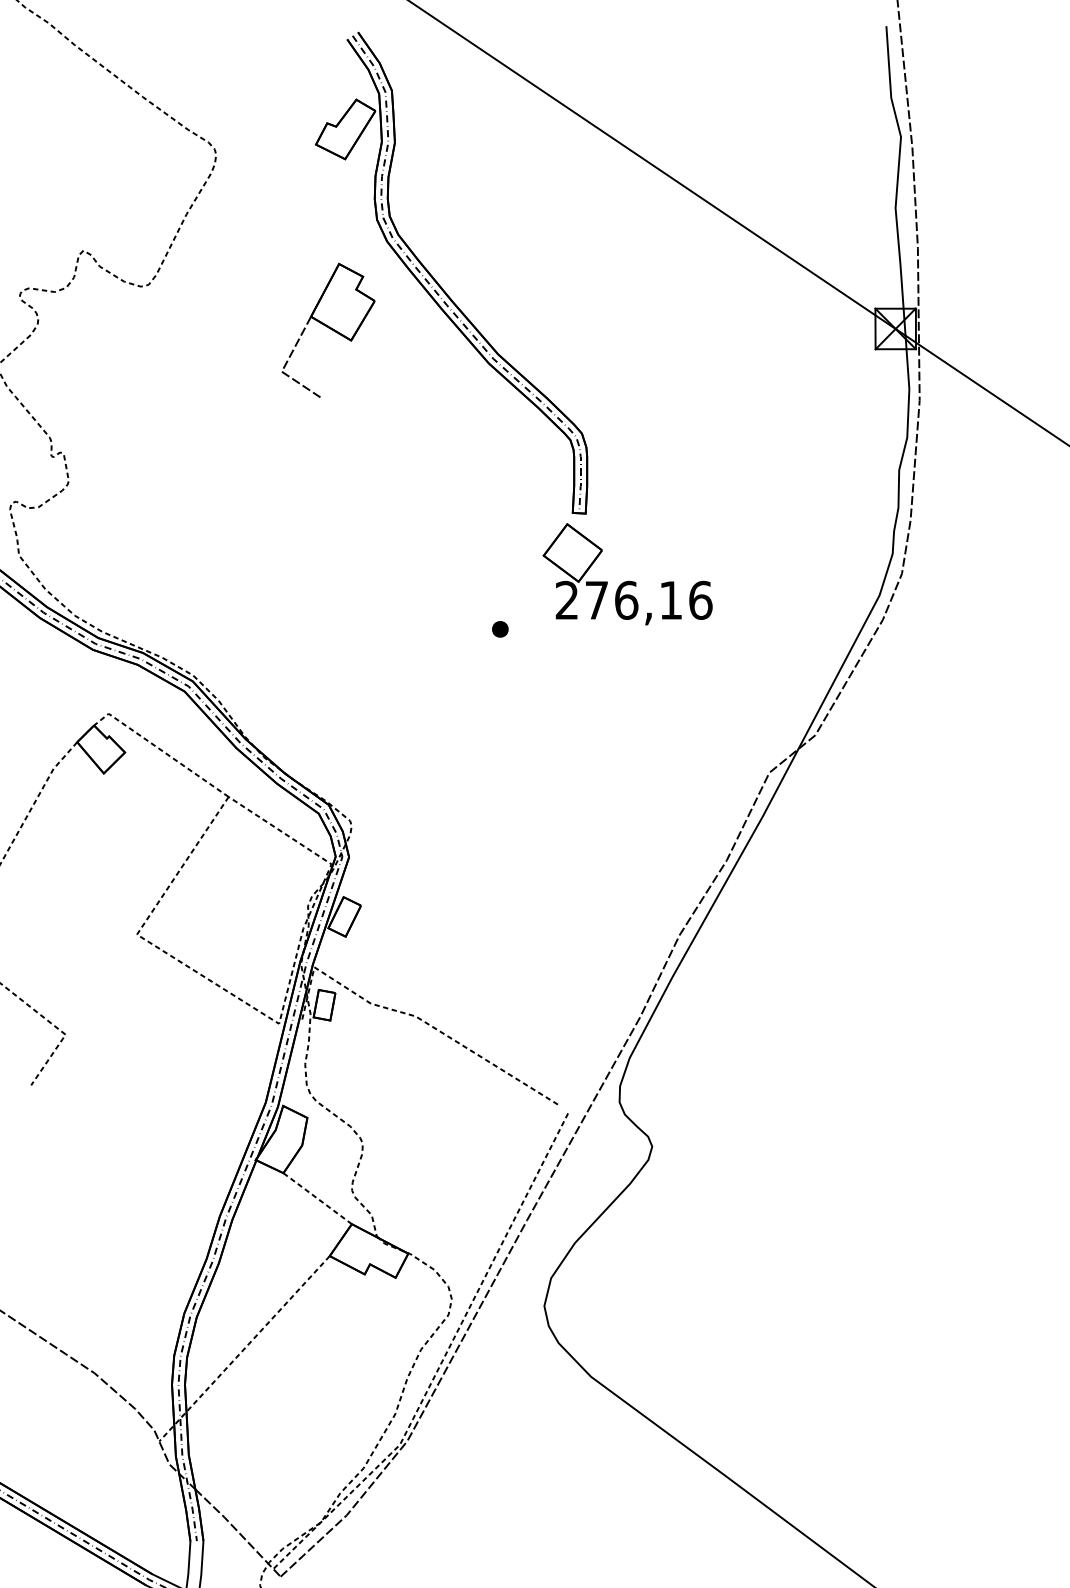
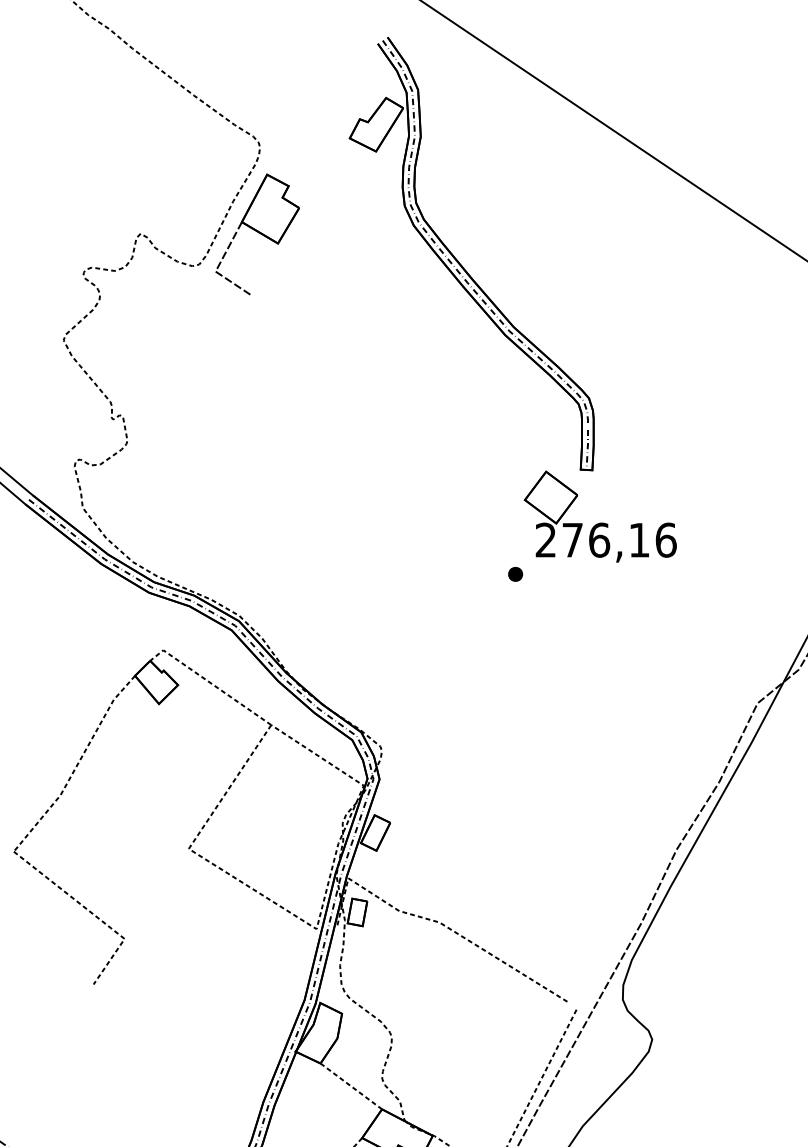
part: (328, 329) -> (257, 233), moved
part: (628, 580) -> (601, 522), moved

